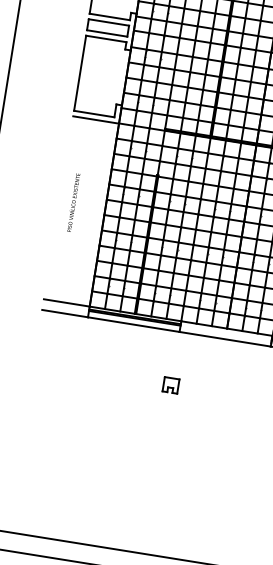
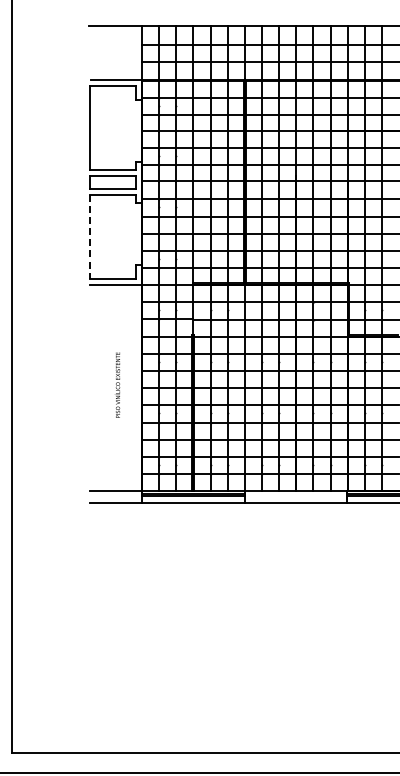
line: (80, 73) -> (90, 237), solid -> dashed
text: (73, 202) -> (117, 384), moved
part: (170, 384) -> (244, 562), removed

